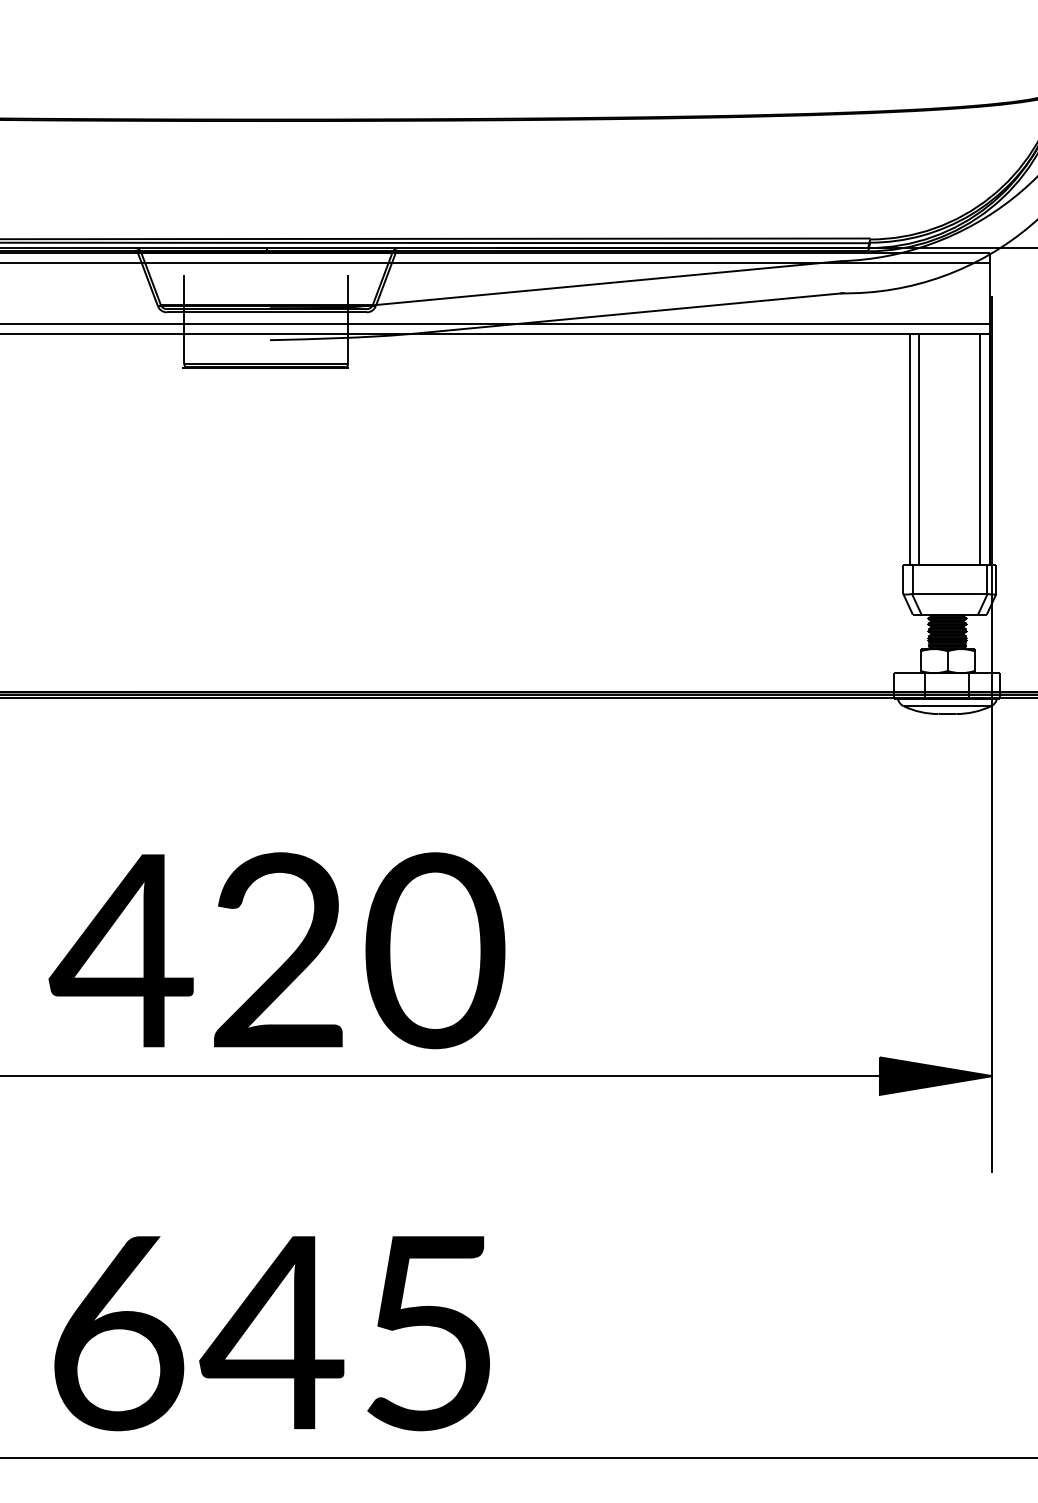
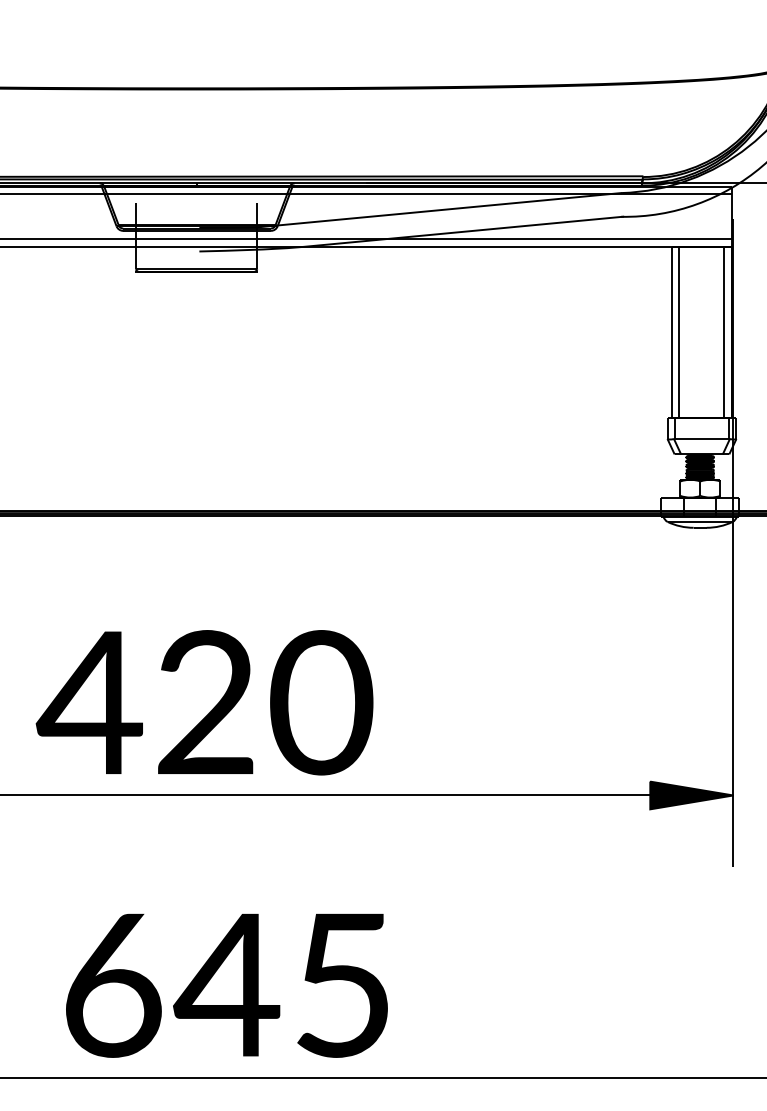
text: (271, 1333) -> (226, 985), moved

